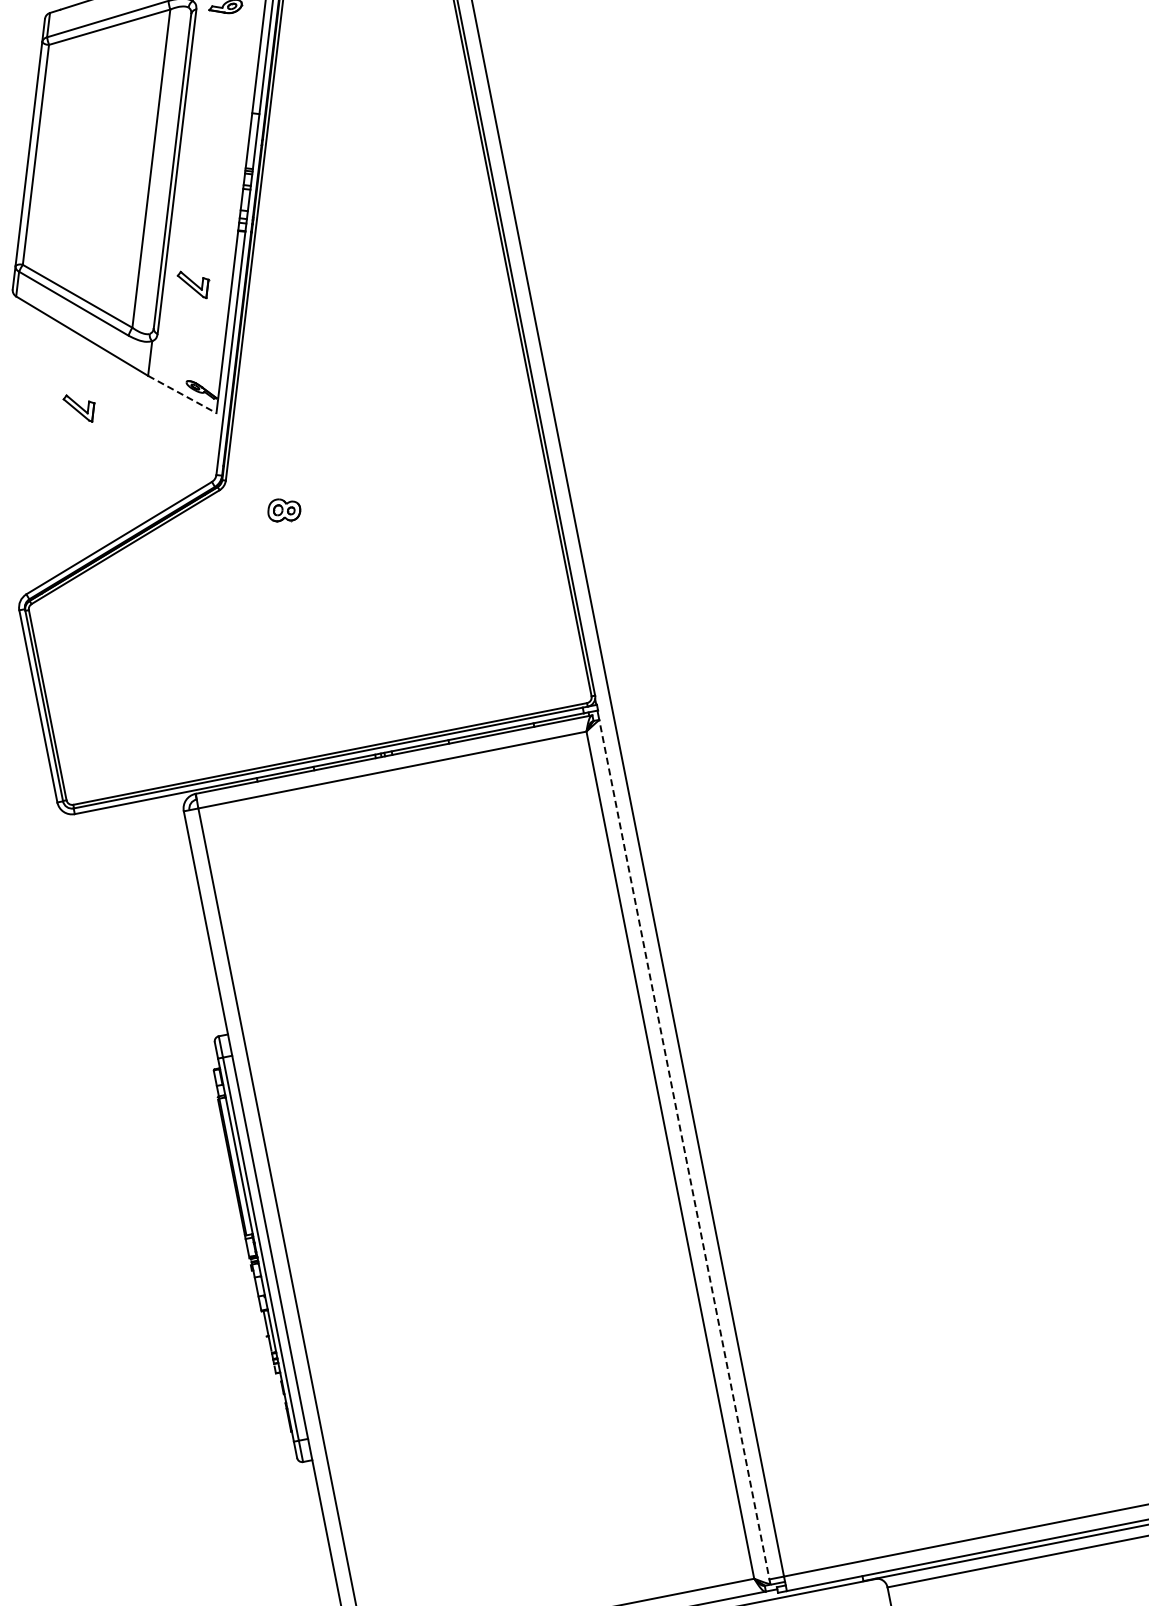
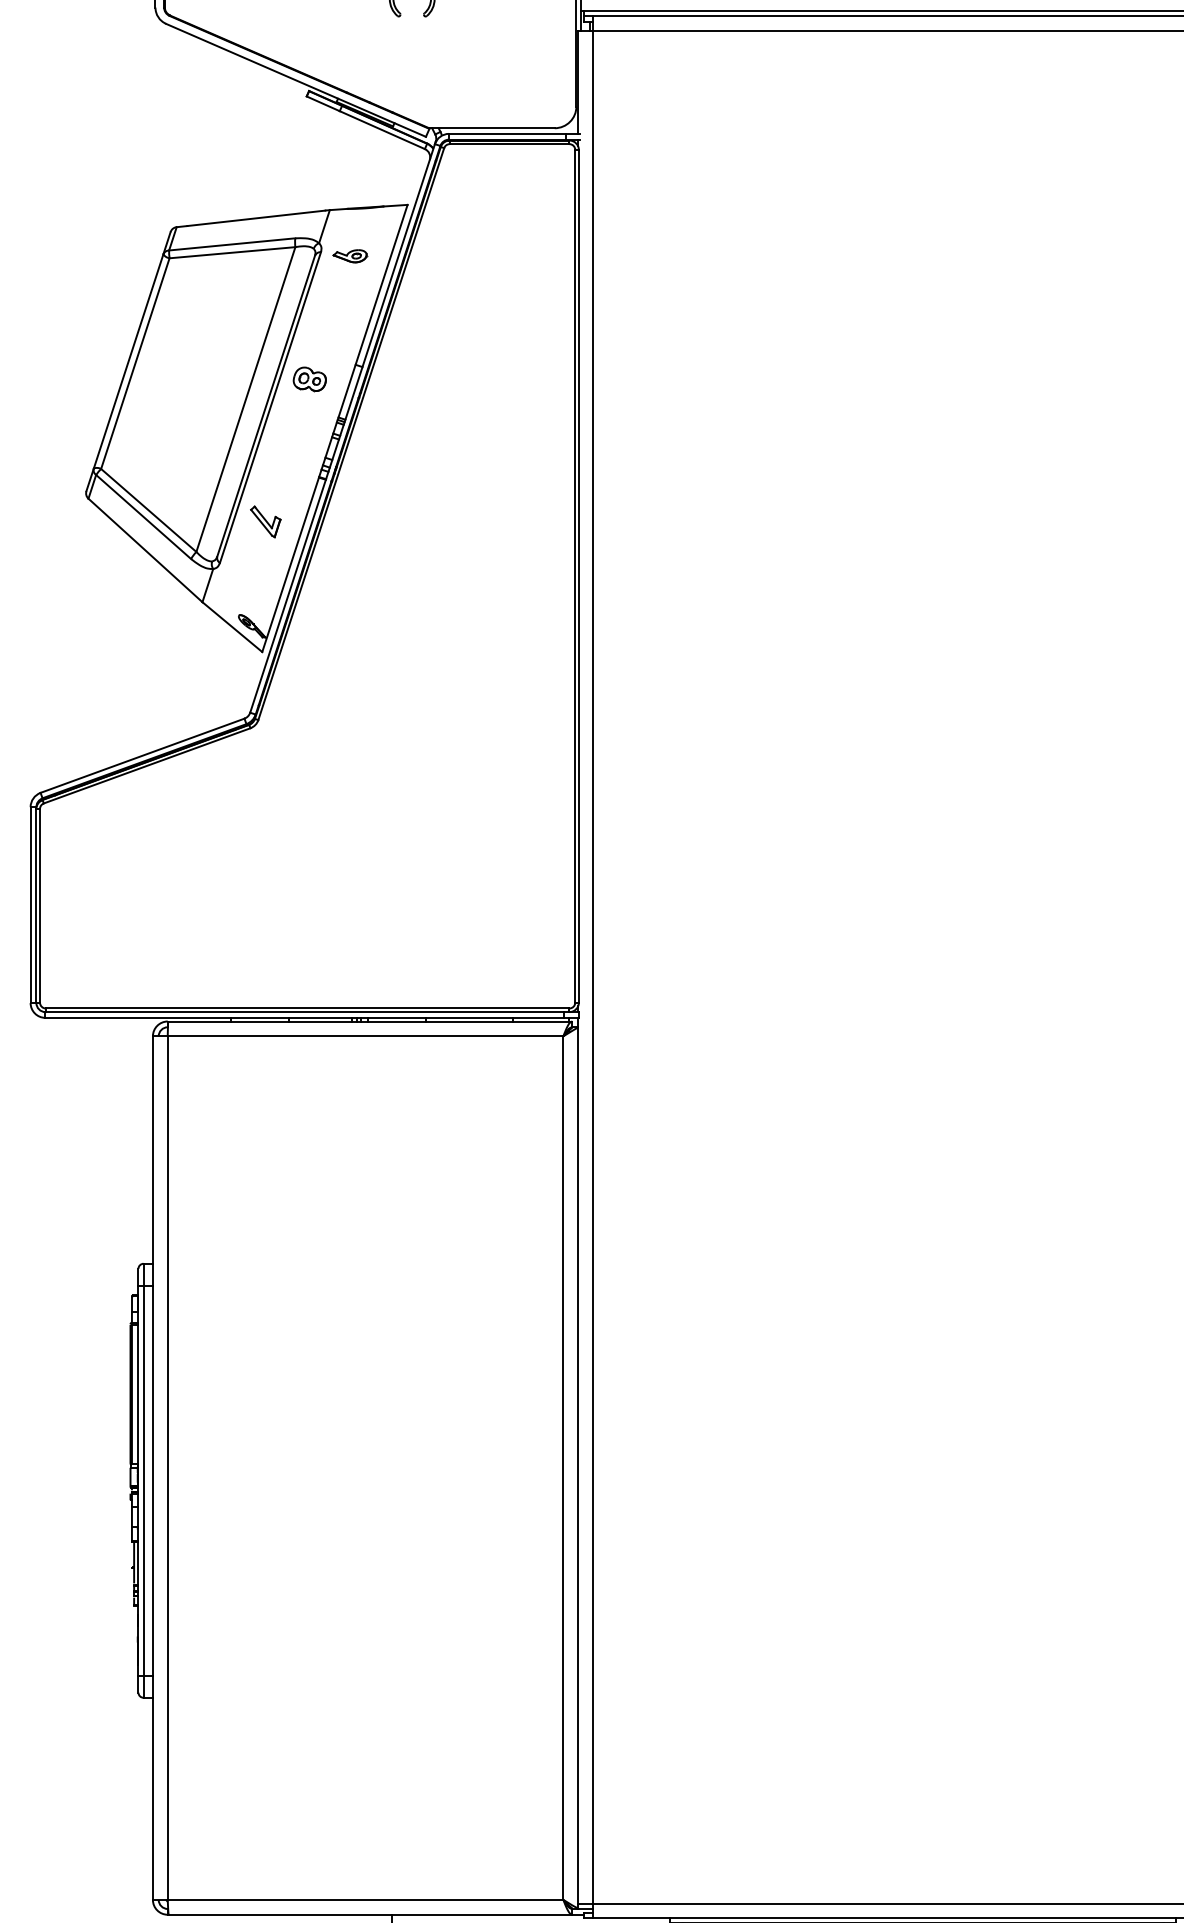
line: (182, 394) -> (232, 627), dashed -> solid
part: (80, 407) -> (129, 620), removed
part: (283, 510) -> (309, 379), moved
line: (685, 1152) -> (578, 1468), dashed -> solid

